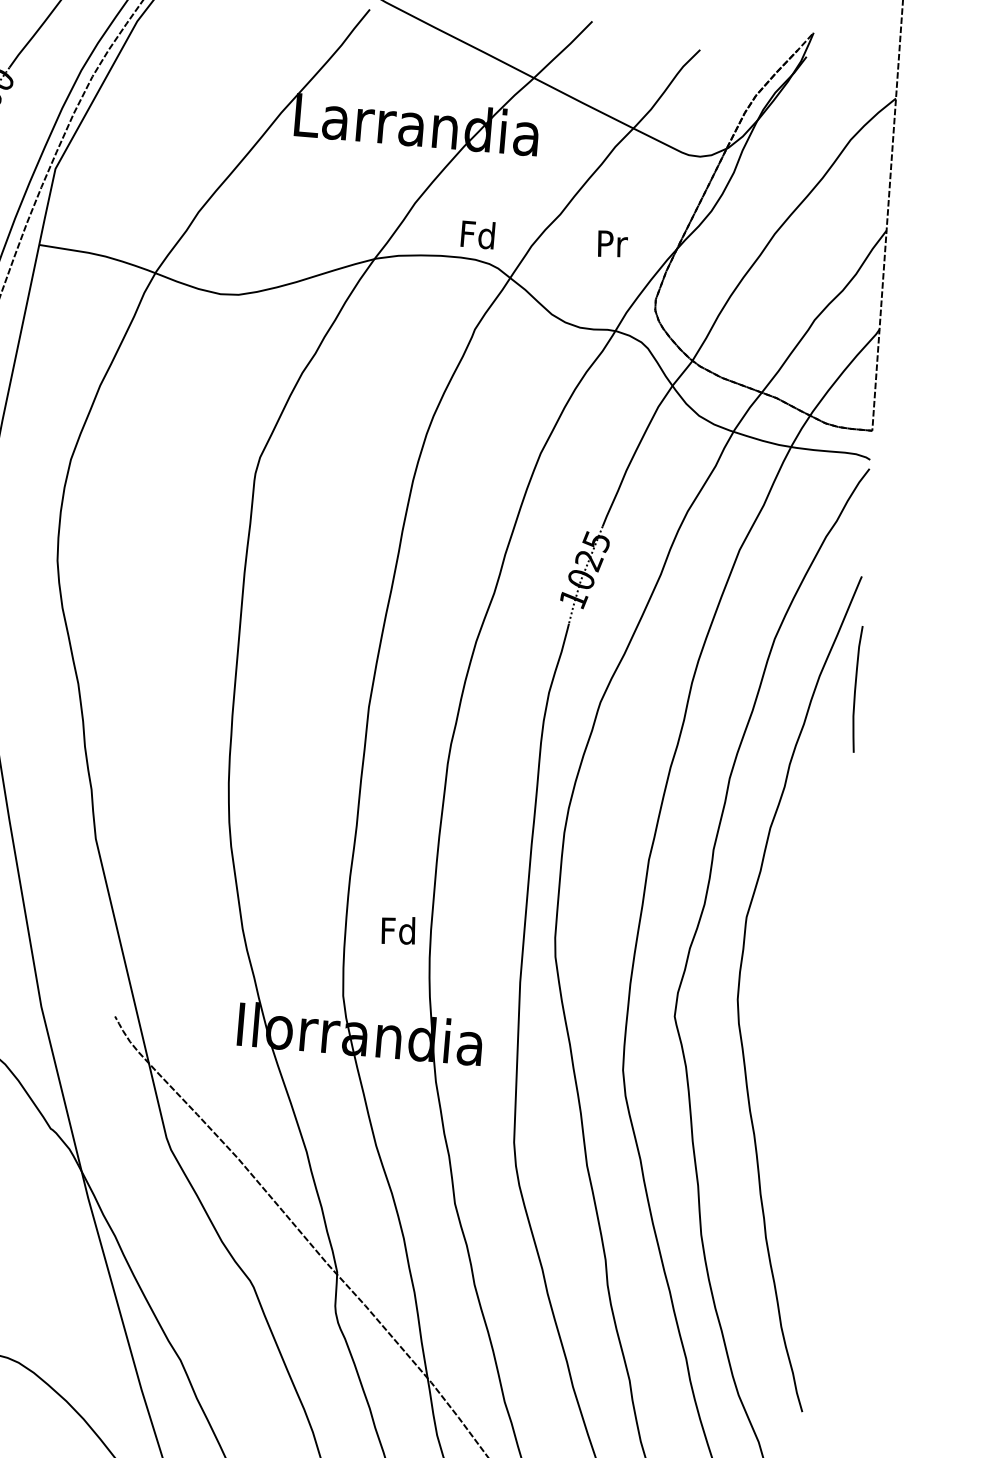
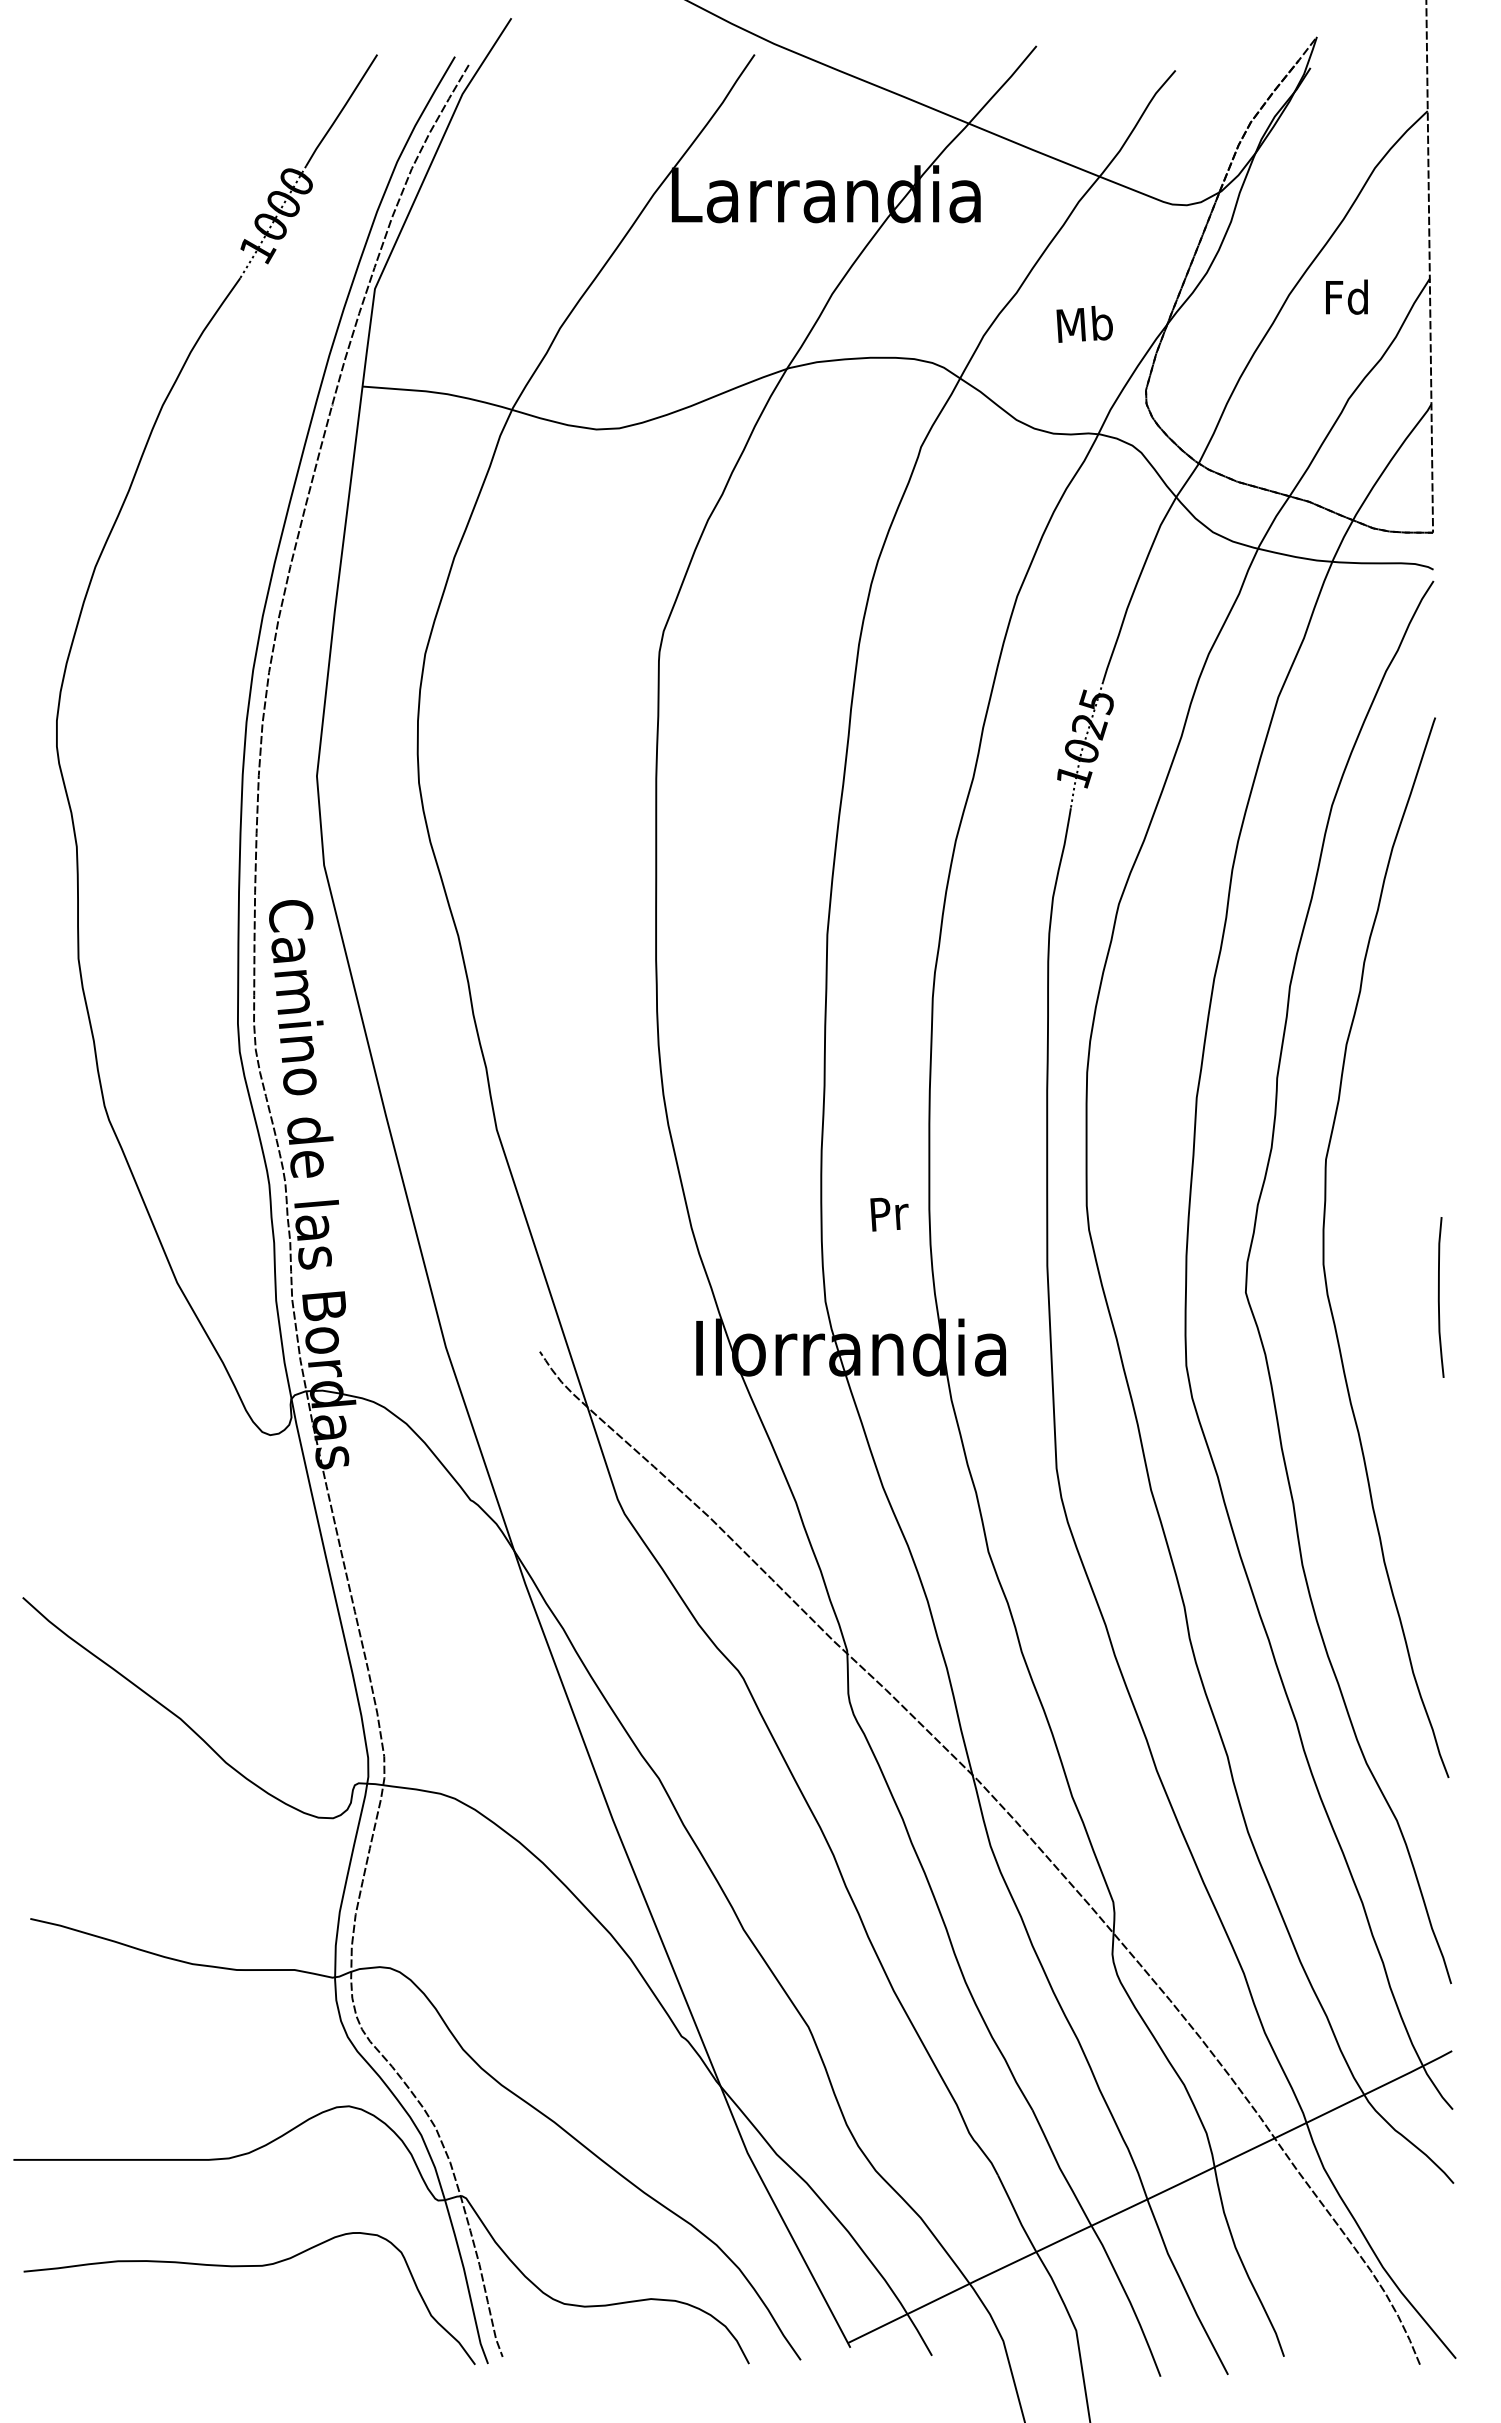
text: (477, 234) -> (1346, 296), moved
text: (611, 243) -> (1084, 323), Pr -> Mb
curve: (855, 689) -> (1439, 1297), moved
text: (398, 929) -> (888, 1212), Fd -> Pr

